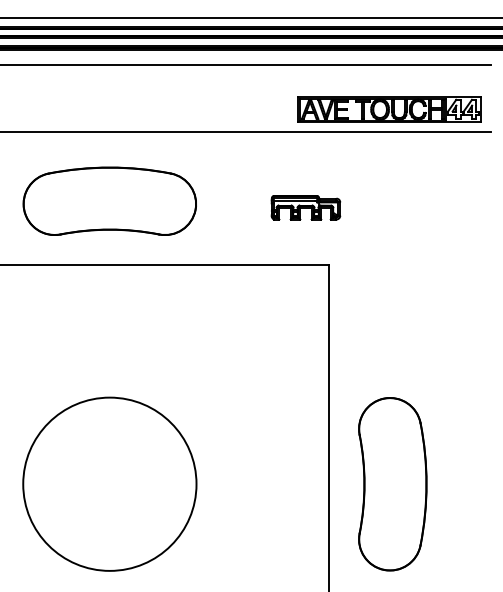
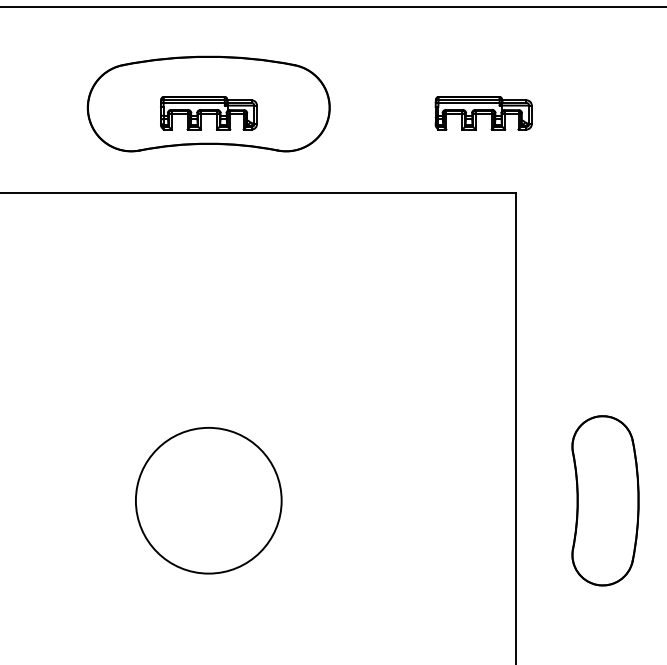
part: (109, 207) -> (208, 112), added
circle: (109, 483) -> (208, 499), size x0.6
part: (392, 484) -> (605, 501), size x0.7

